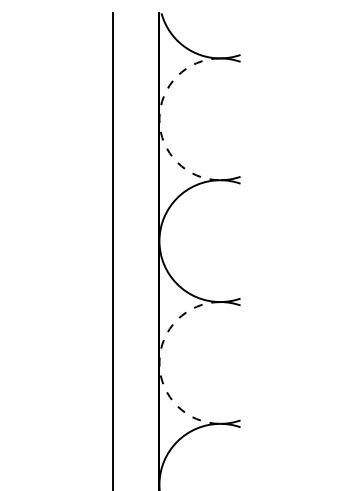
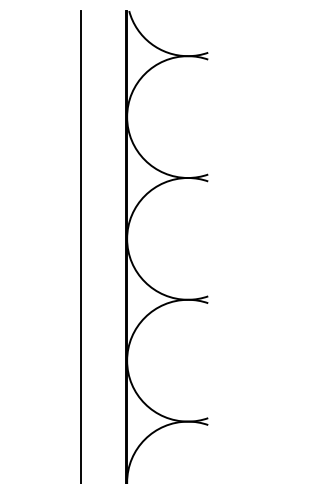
arc: (159, 119) -> (127, 117), dashed -> solid
arc: (159, 362) -> (127, 360), dashed -> solid

